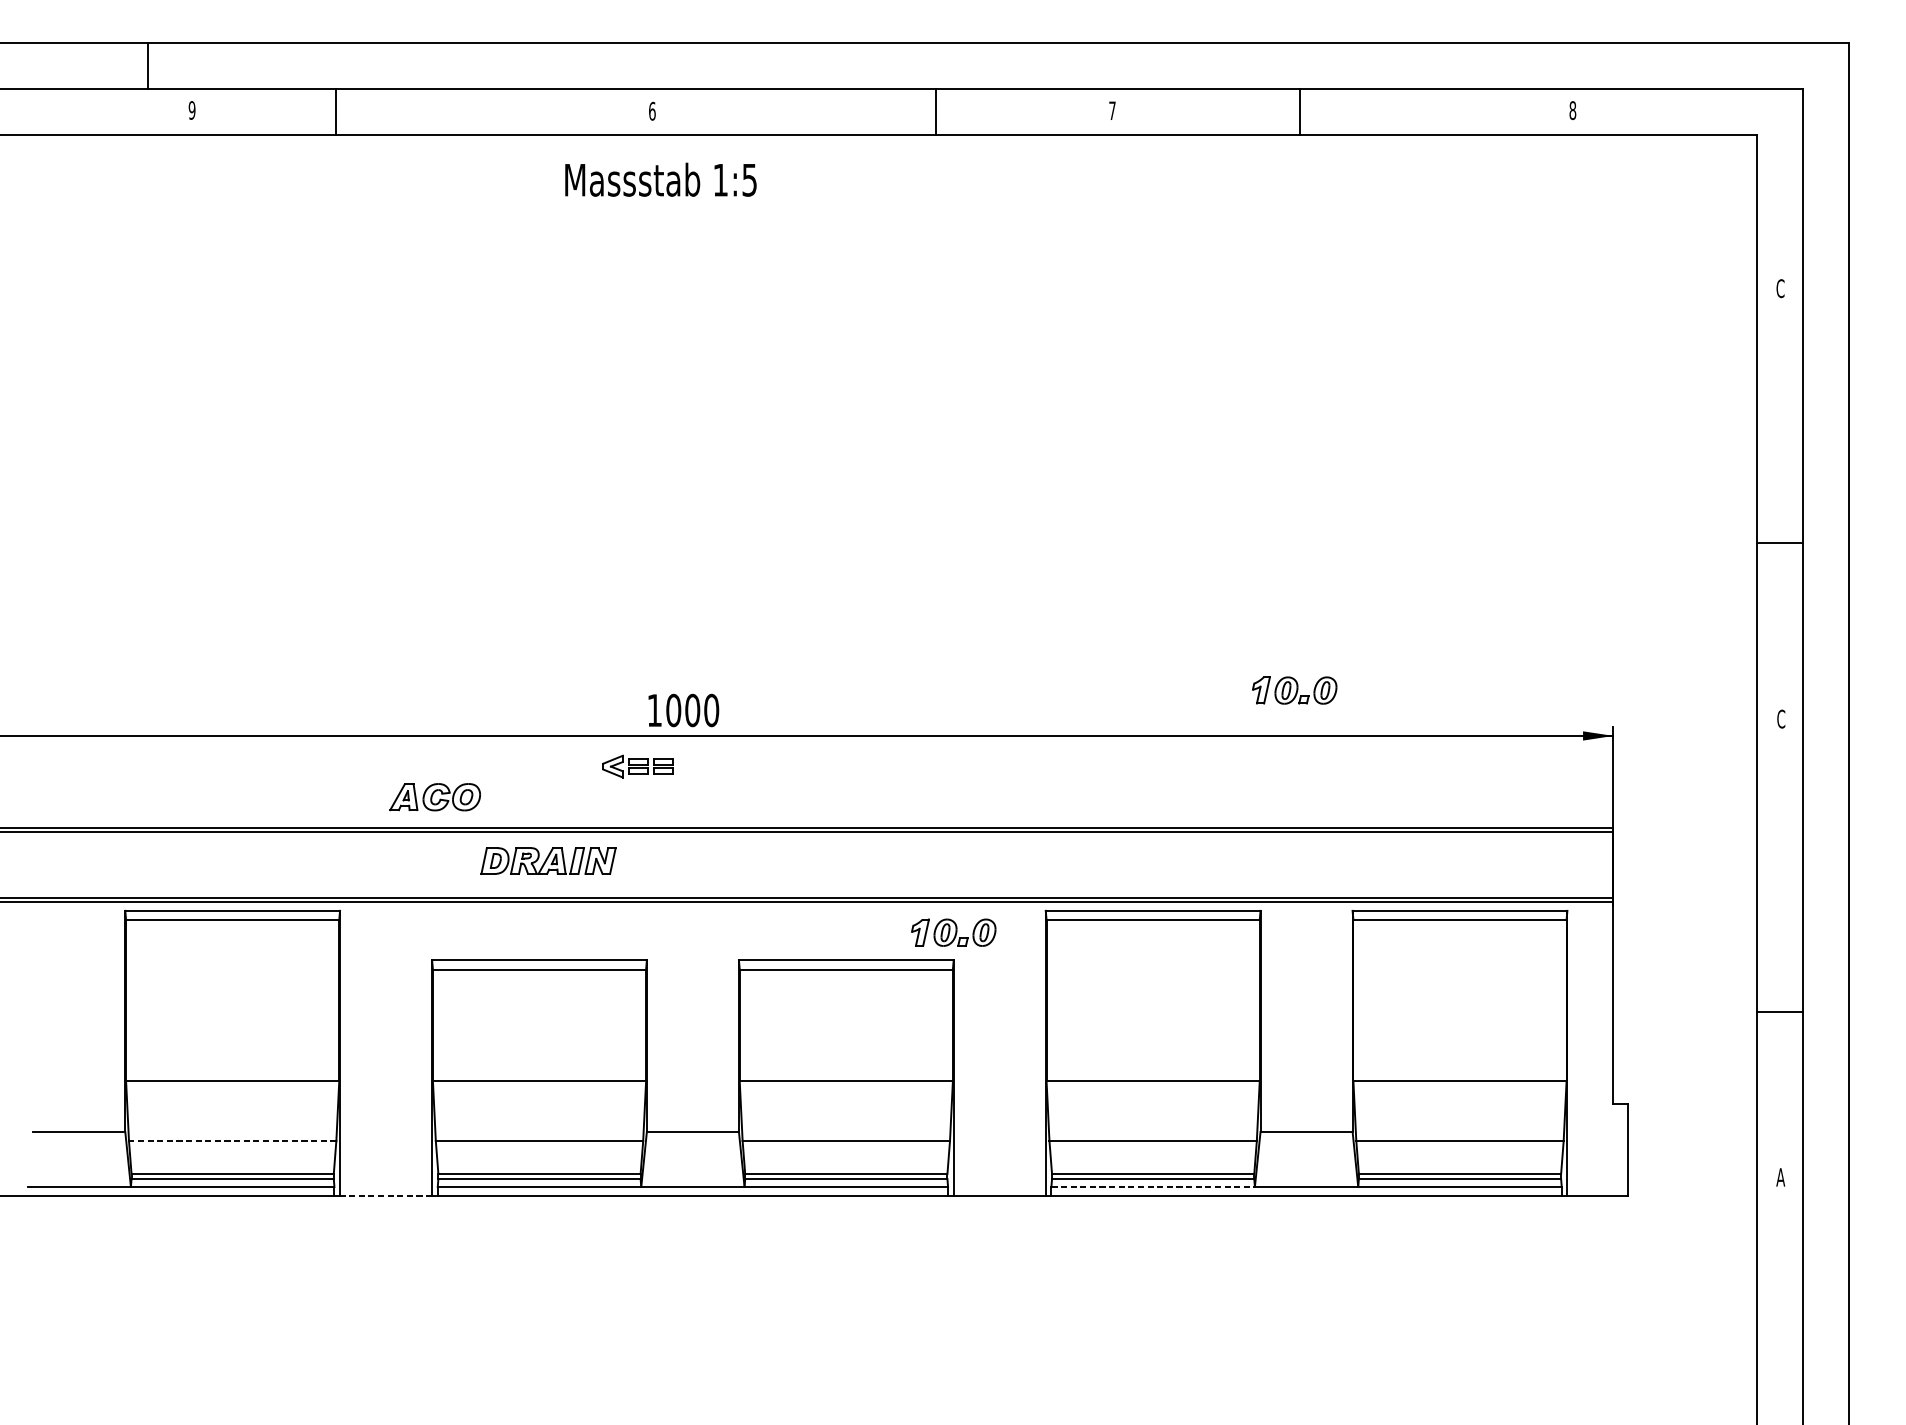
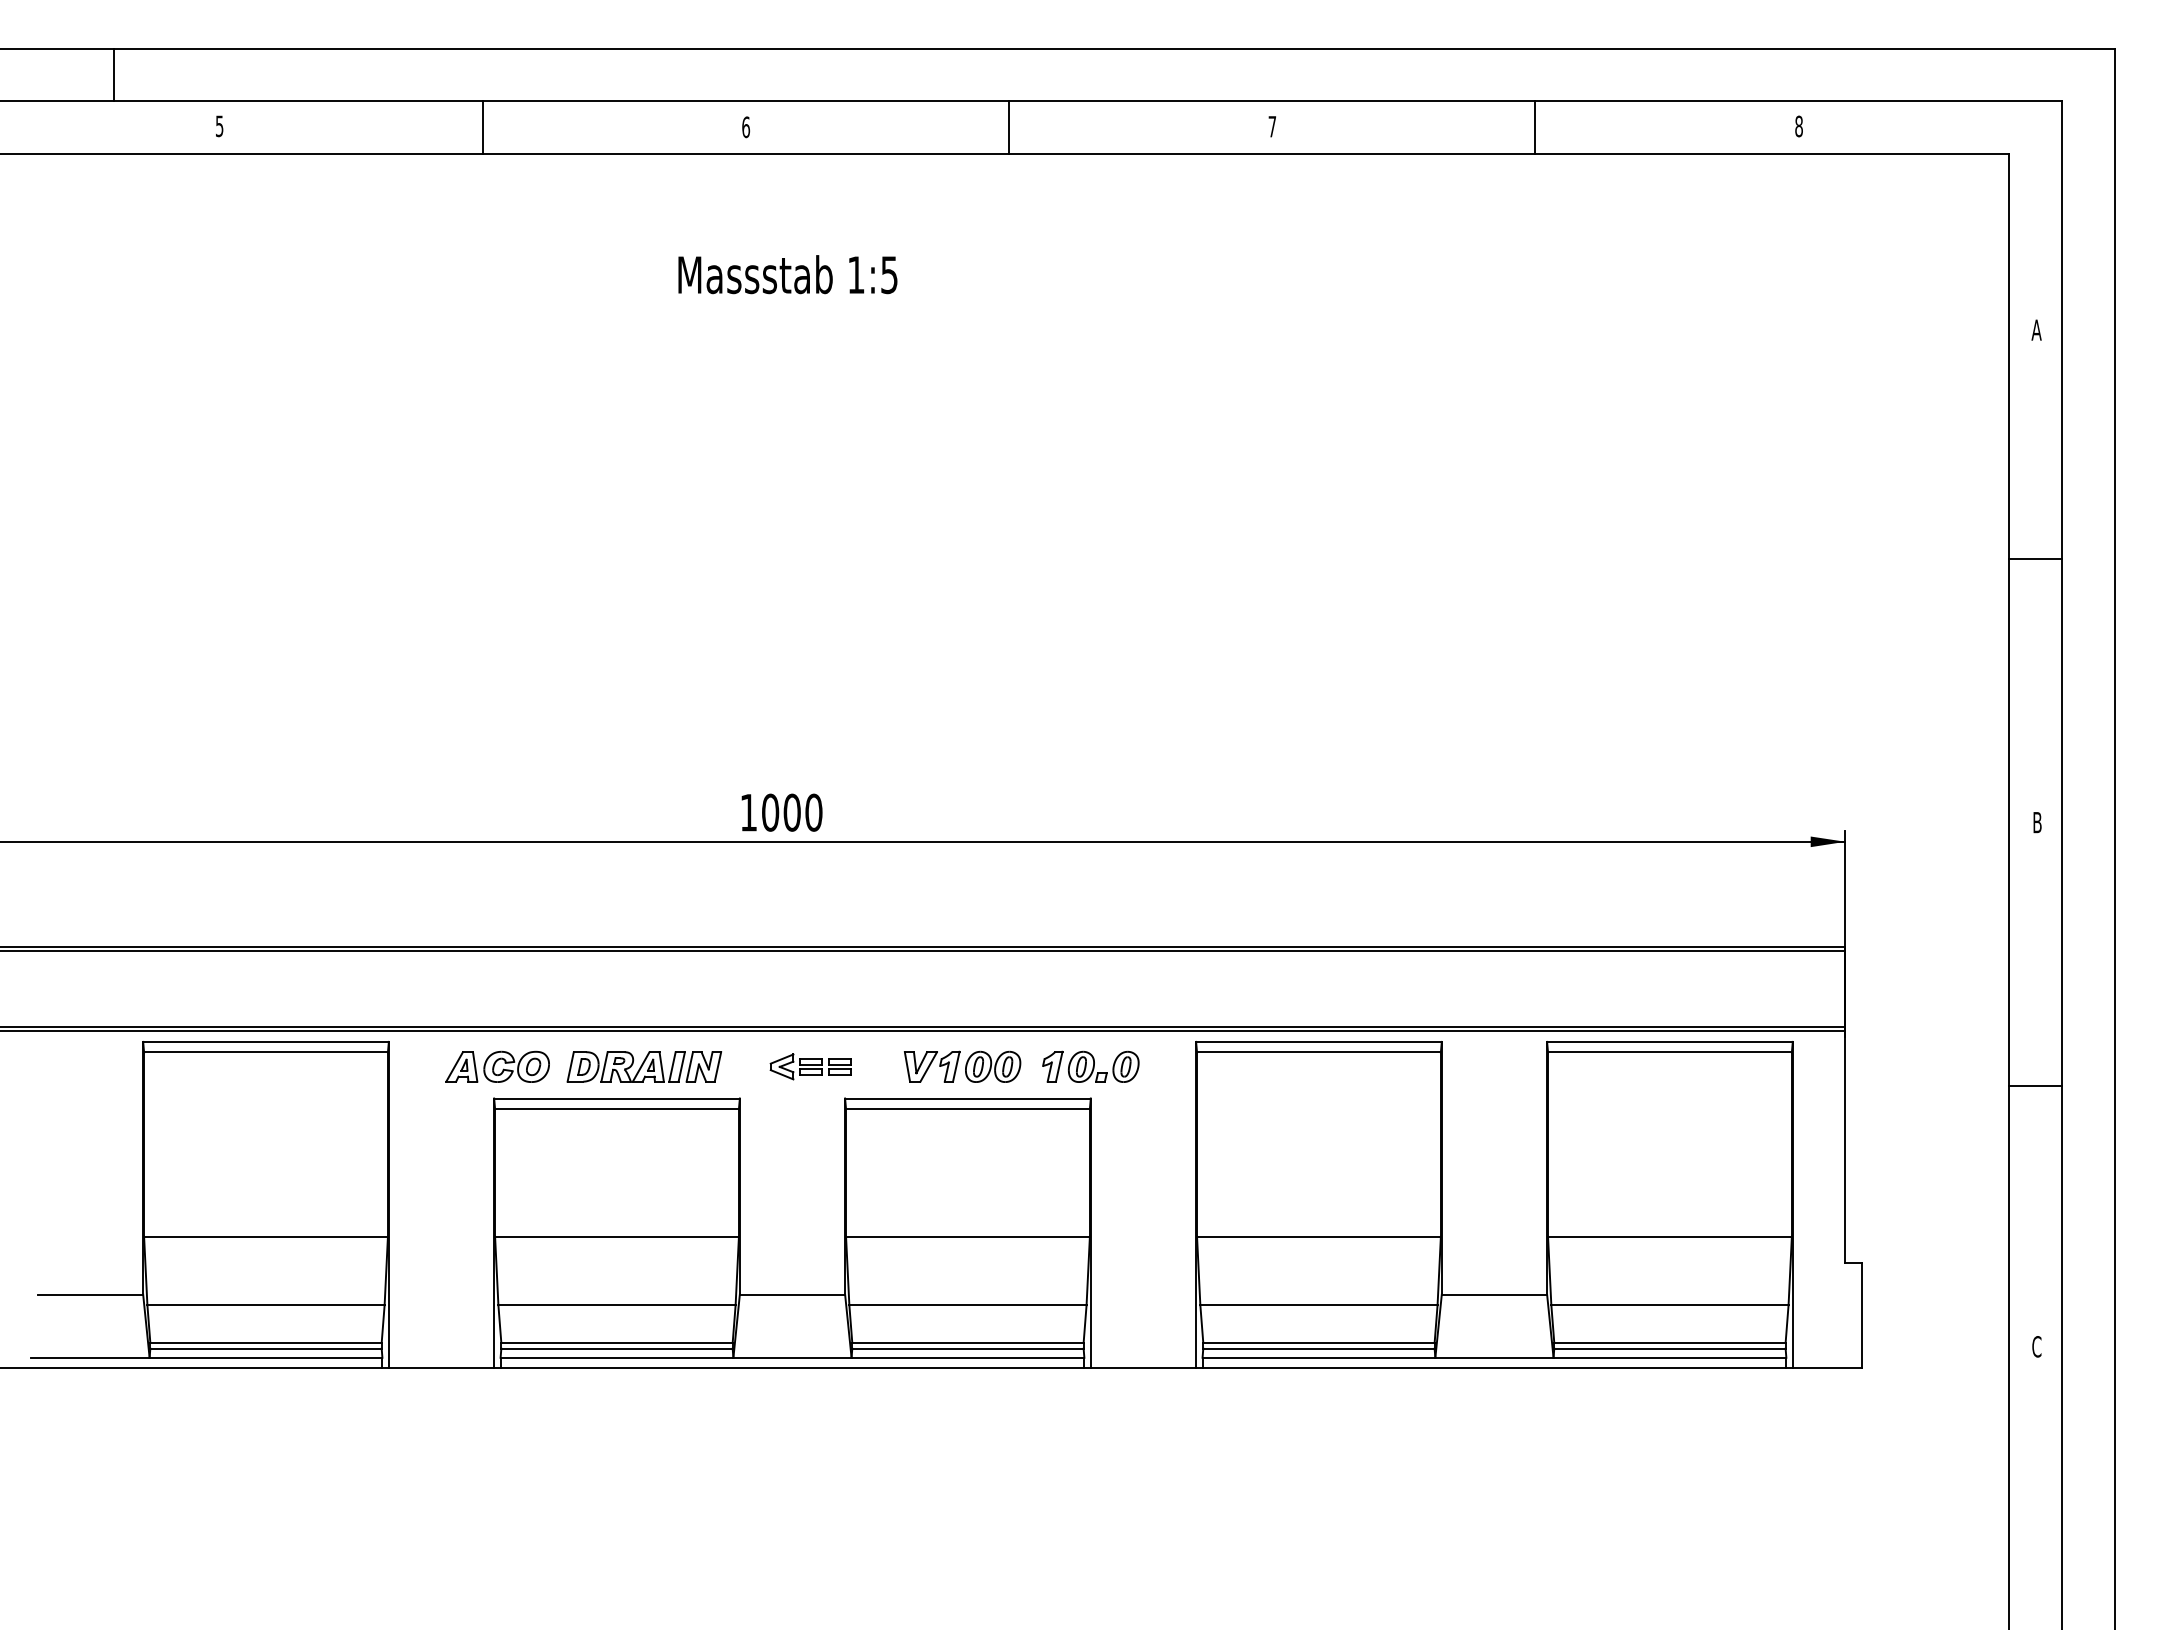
line: (147, 65) -> (113, 74), moved
text: (192, 109) -> (219, 125), 9 -> 5
line: (336, 111) -> (482, 127), moved
line: (935, 111) -> (1008, 127), moved
line: (1299, 111) -> (1535, 127), moved
text: (660, 179) -> (787, 274), moved
text: (1780, 288) -> (2036, 329), C -> A
line: (1779, 543) -> (2035, 559), moved
part: (1294, 690) -> (1480, 789), removed
text: (1780, 719) -> (2036, 822), C -> B
part: (637, 766) -> (810, 1066), moved
part: (435, 796) -> (497, 1066), moved
part: (548, 860) -> (644, 1066), moved
part: (841, 932) -> (962, 1066), added
line: (1779, 1011) -> (2035, 1085), moved
line: (233, 1141) -> (266, 1305), dashed -> solid
text: (1780, 1177) -> (2036, 1346), A -> C
line: (1153, 1186) -> (1319, 1357), dashed -> solid
line: (386, 1196) -> (441, 1368), dashed -> solid

